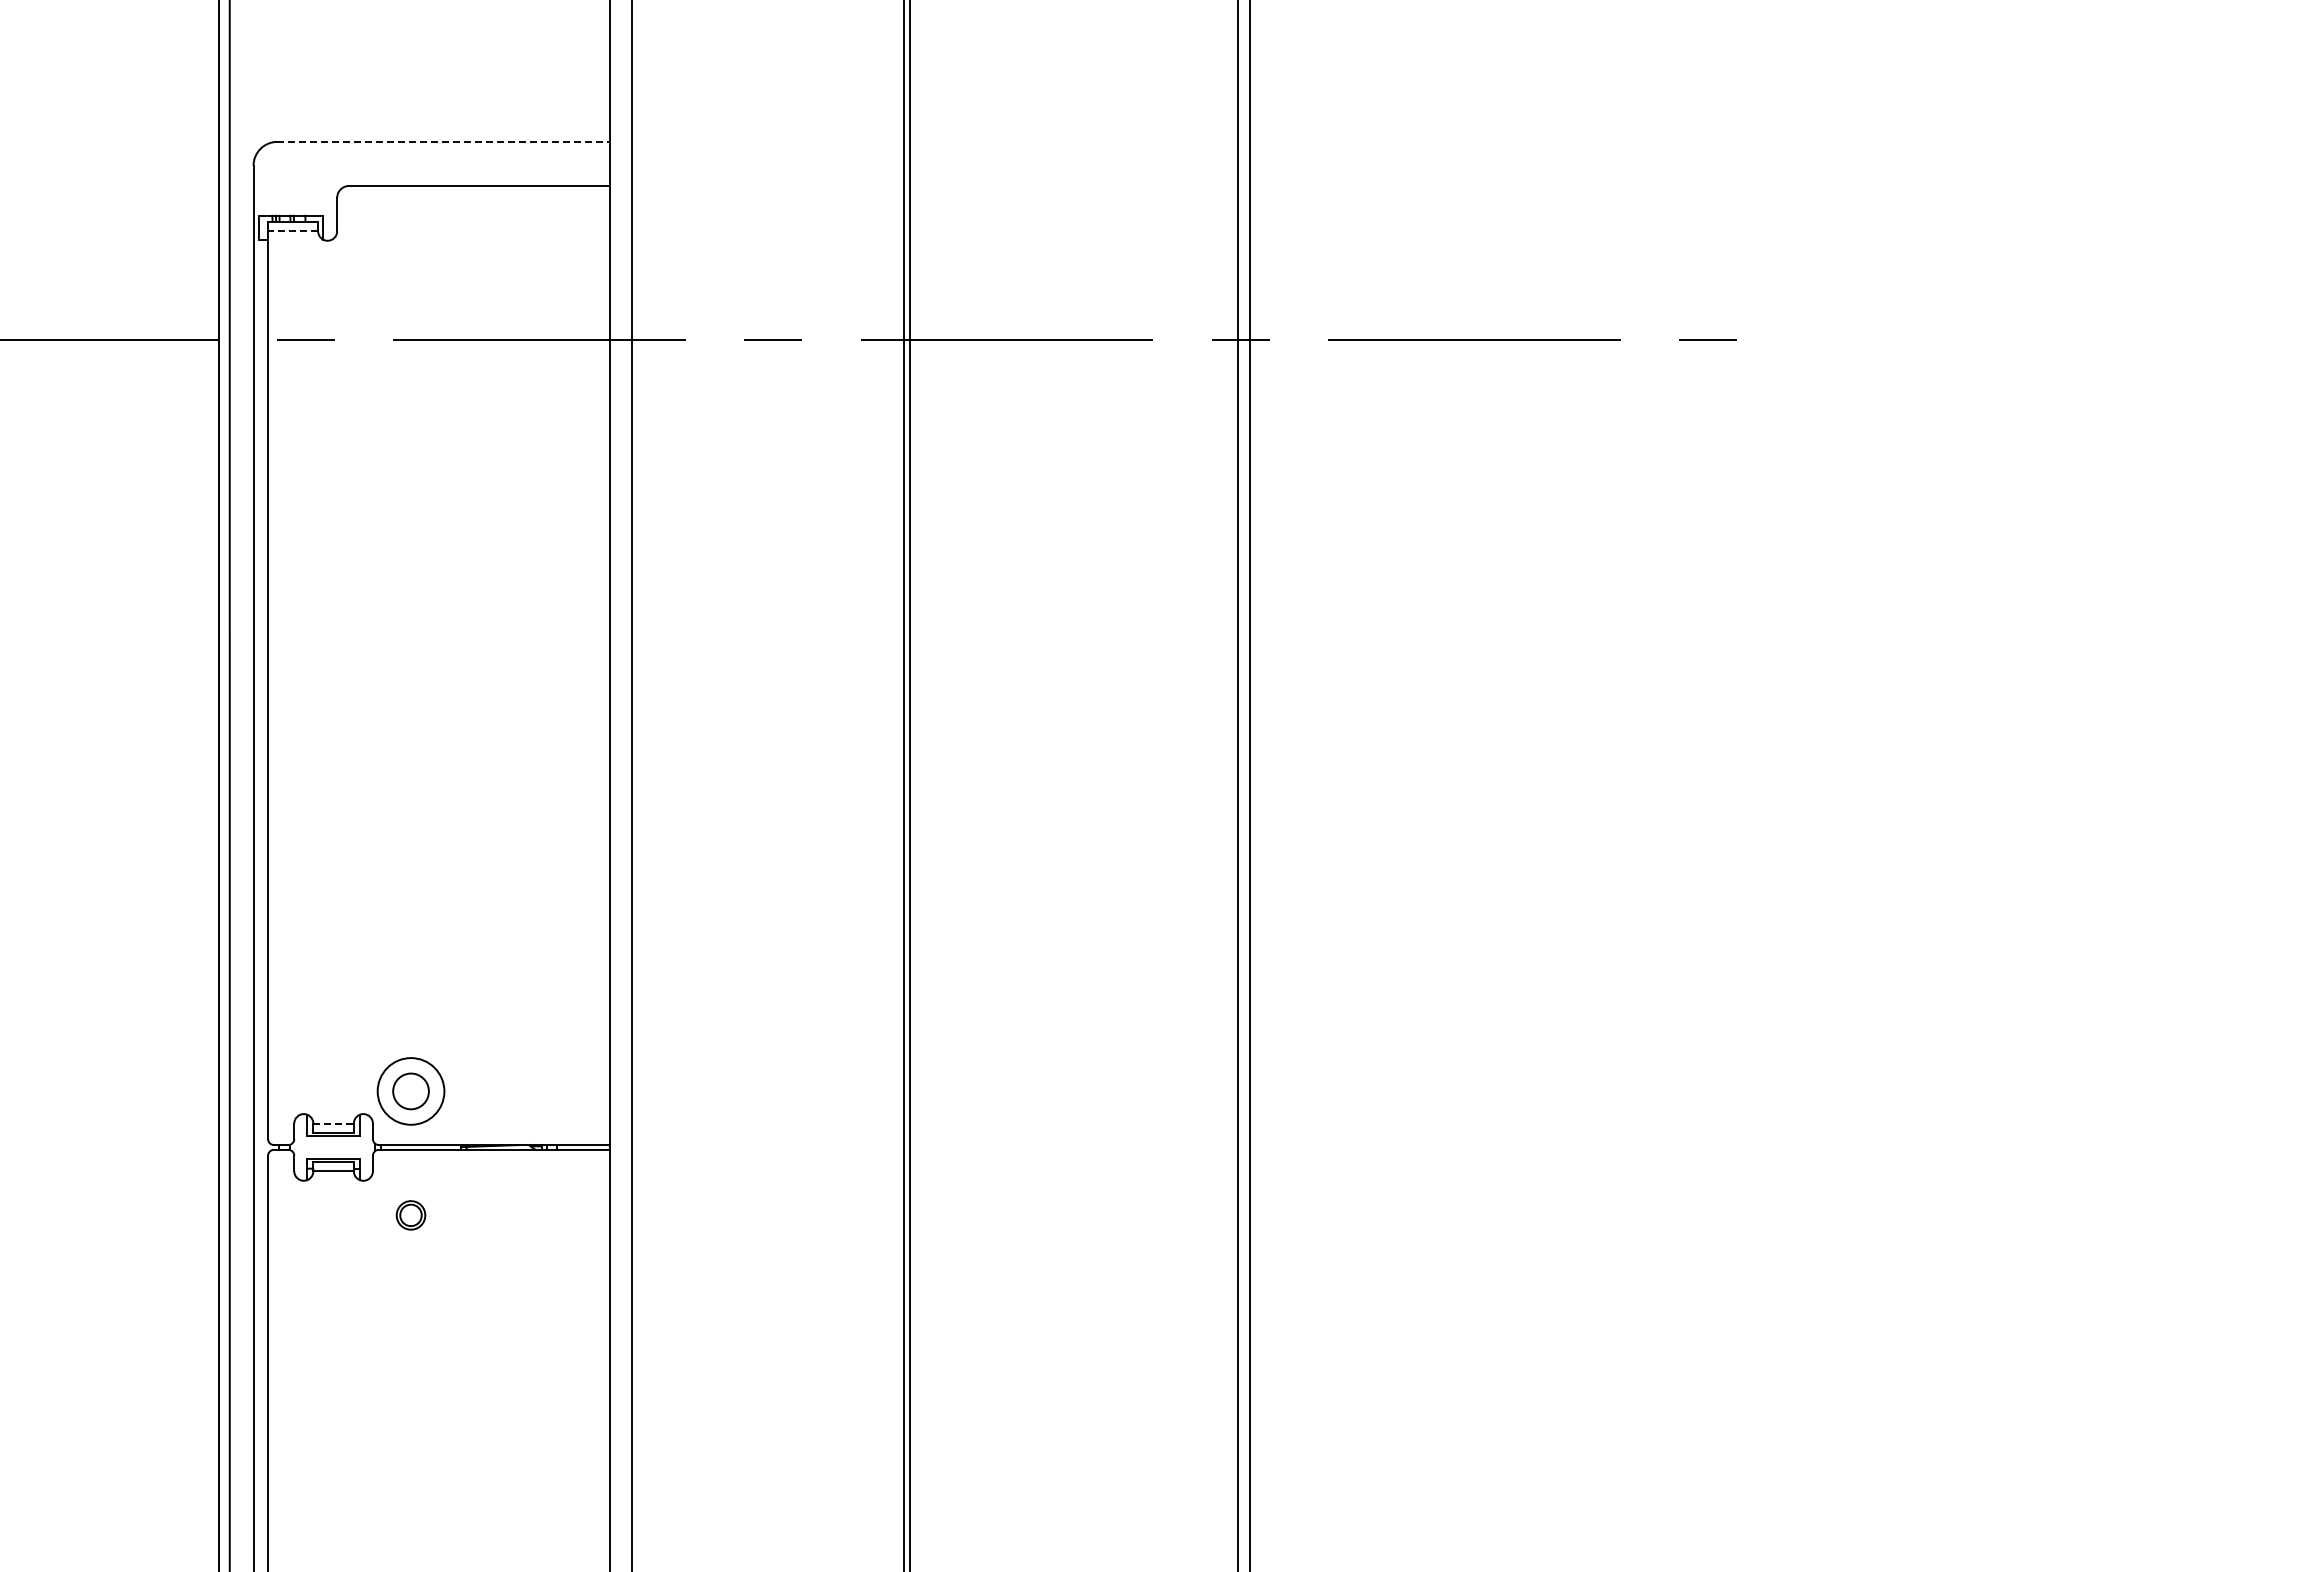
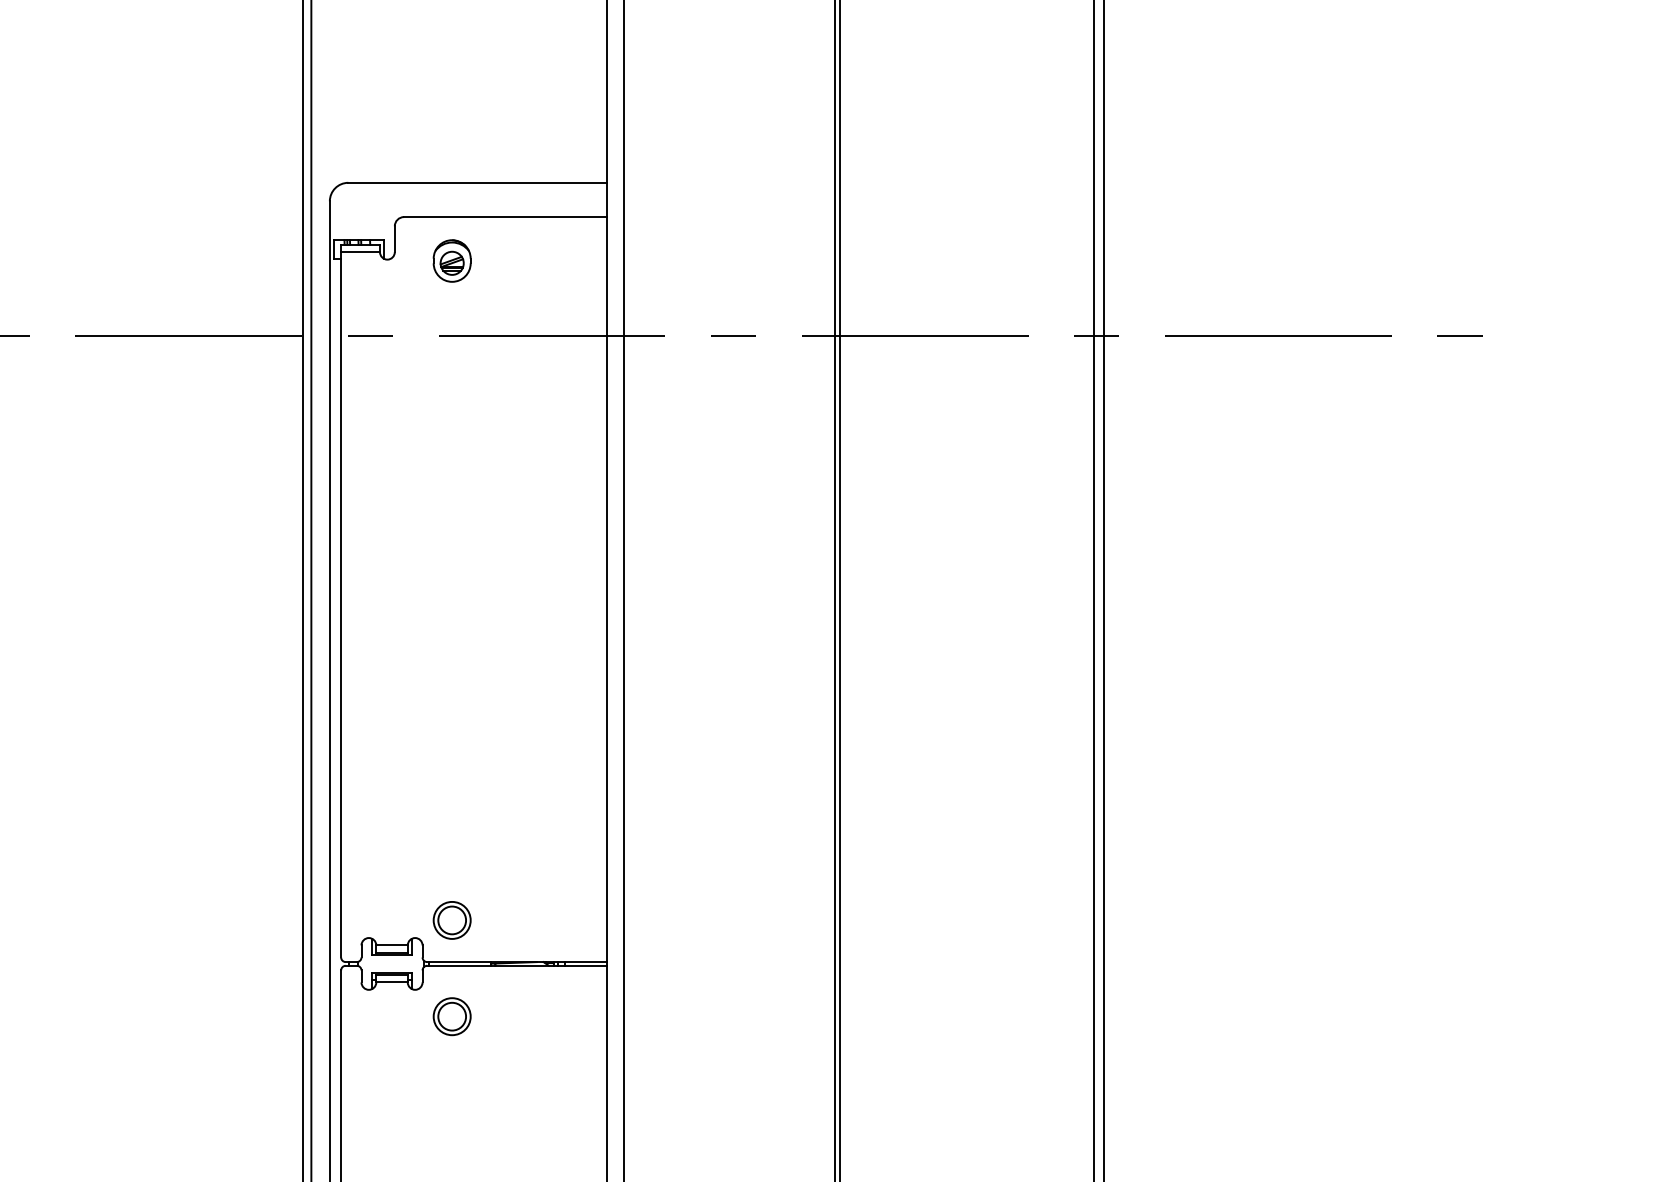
line: (444, 141) -> (478, 182), dashed -> solid
line: (292, 231) -> (360, 252), dashed -> solid
part: (410, 242) -> (451, 260), added
circle: (410, 1091) -> (451, 920), size x0.71
line: (334, 1123) -> (392, 945), dashed -> solid
part: (410, 1215) -> (451, 1016), size x1.67

